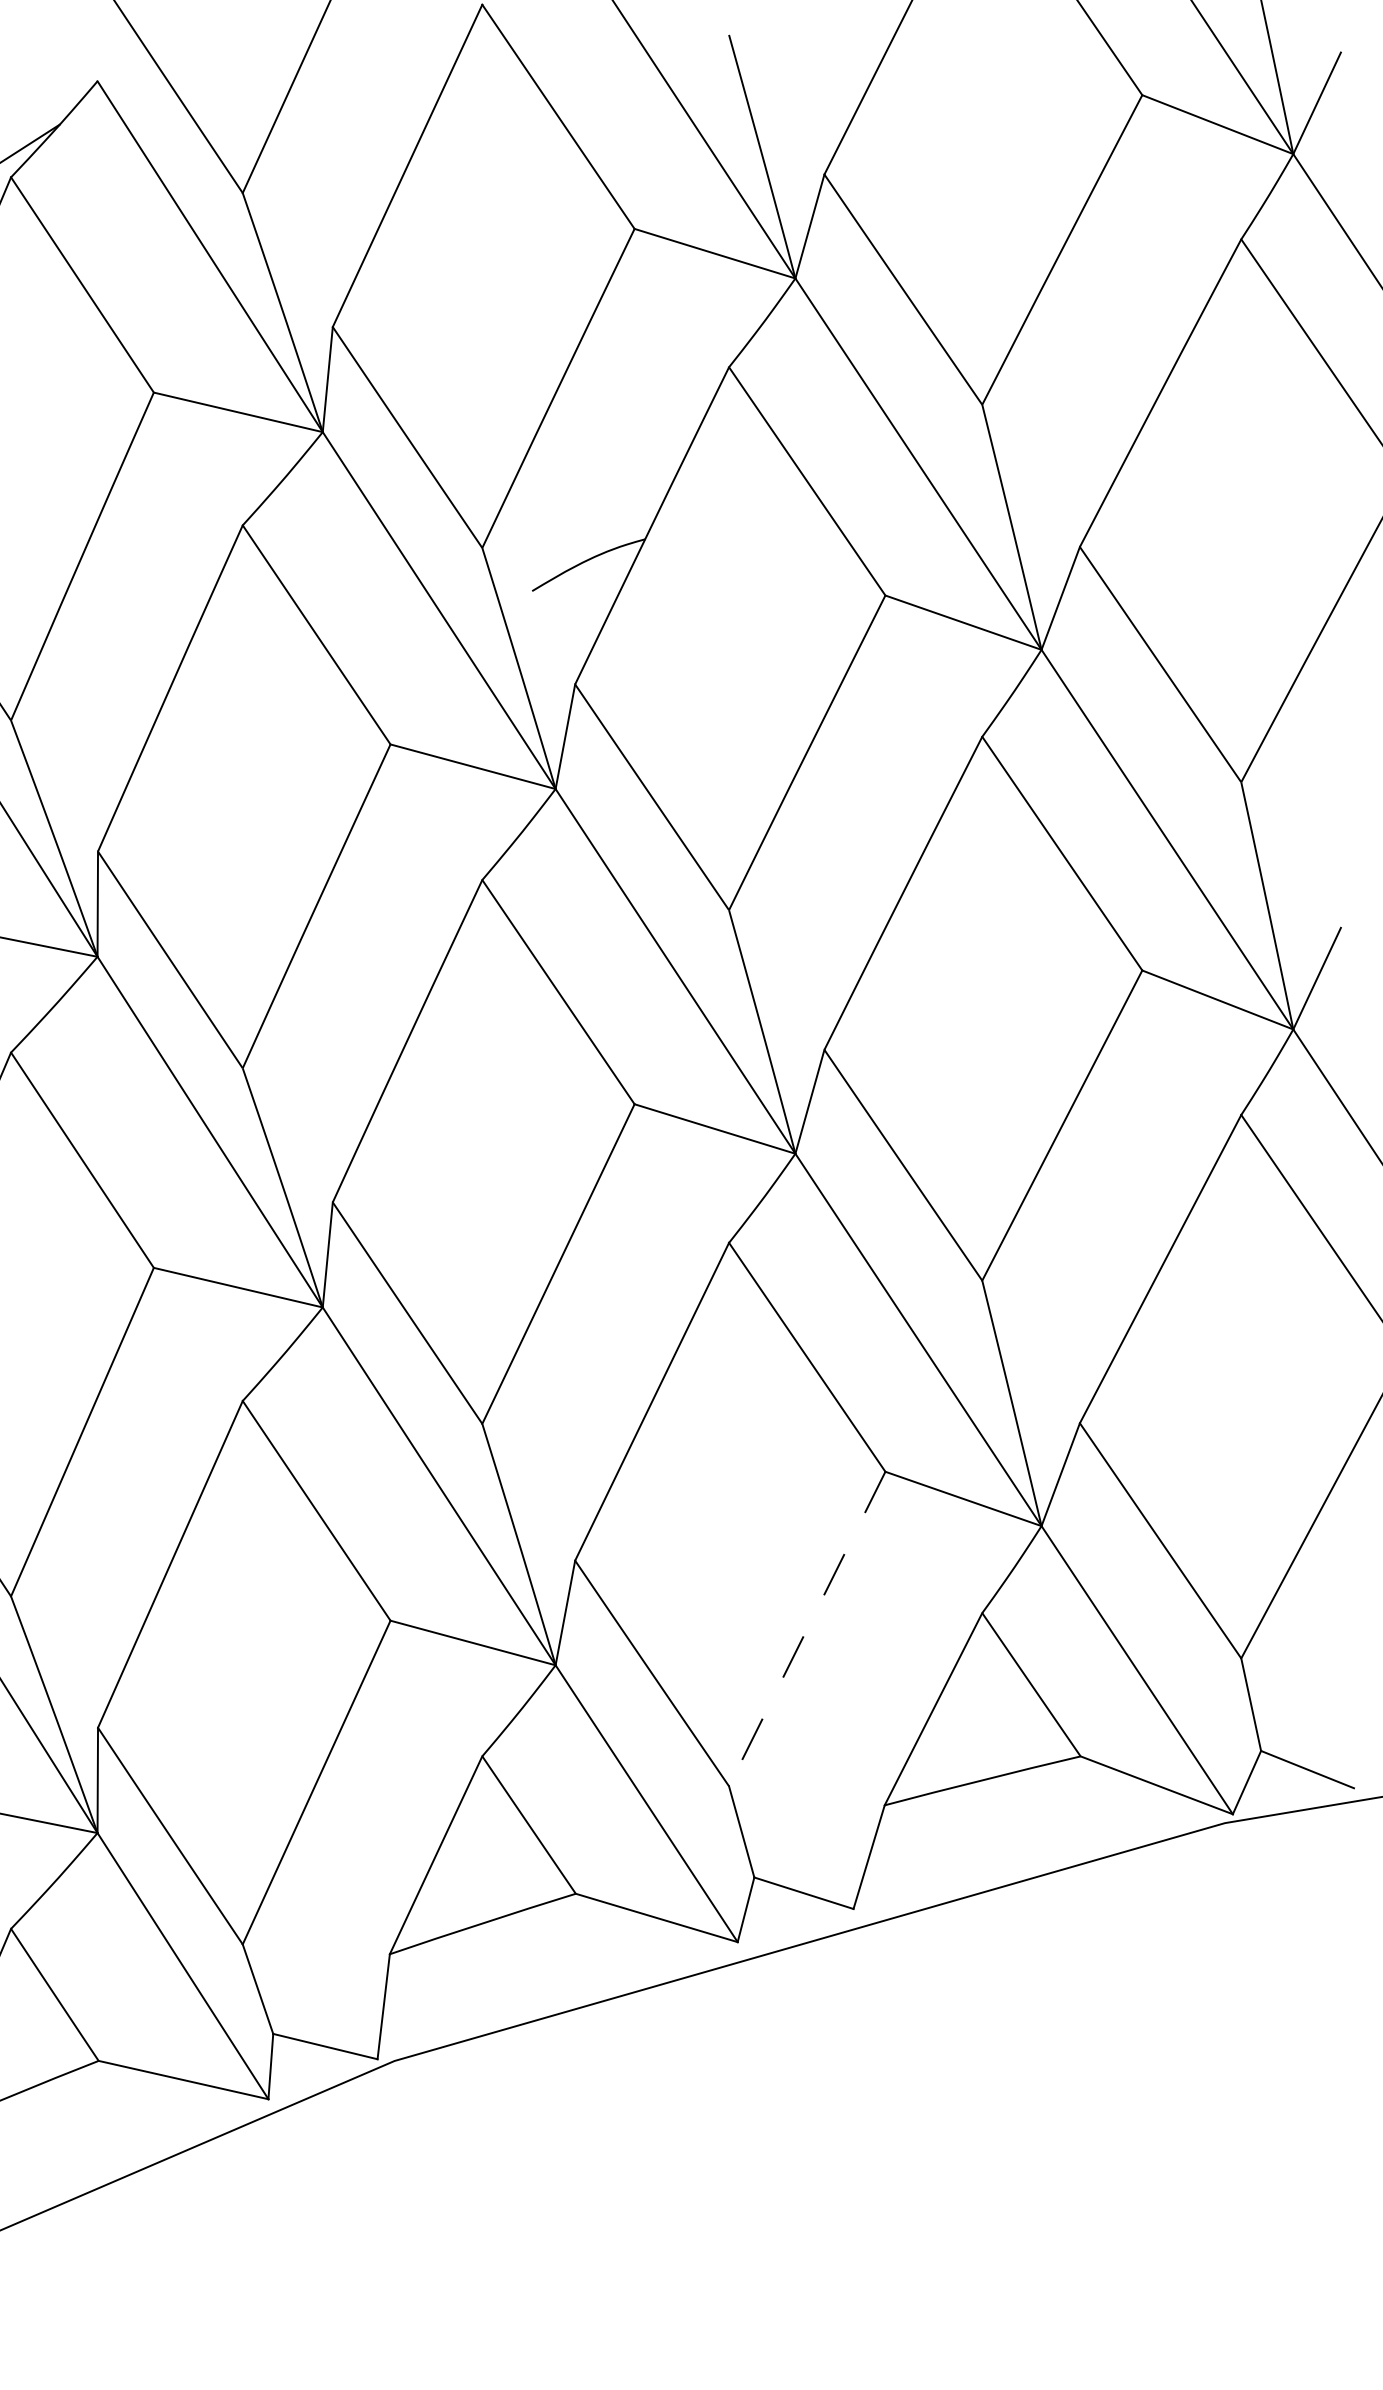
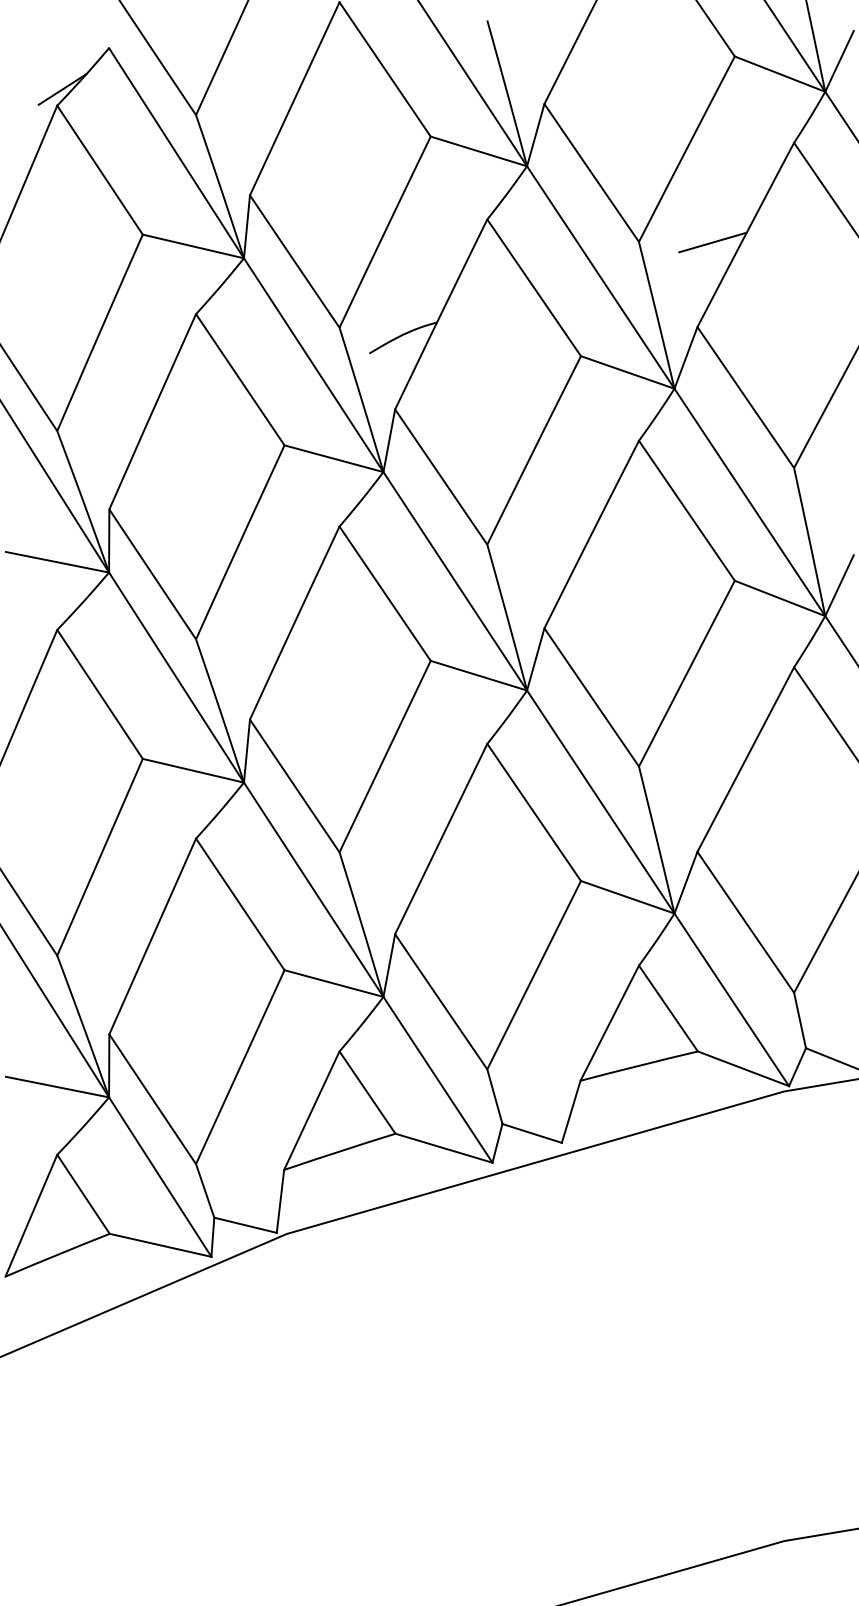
line: (1105, 405) -> (712, 242), added
line: (806, 1629) -> (533, 975), dashed -> solid

